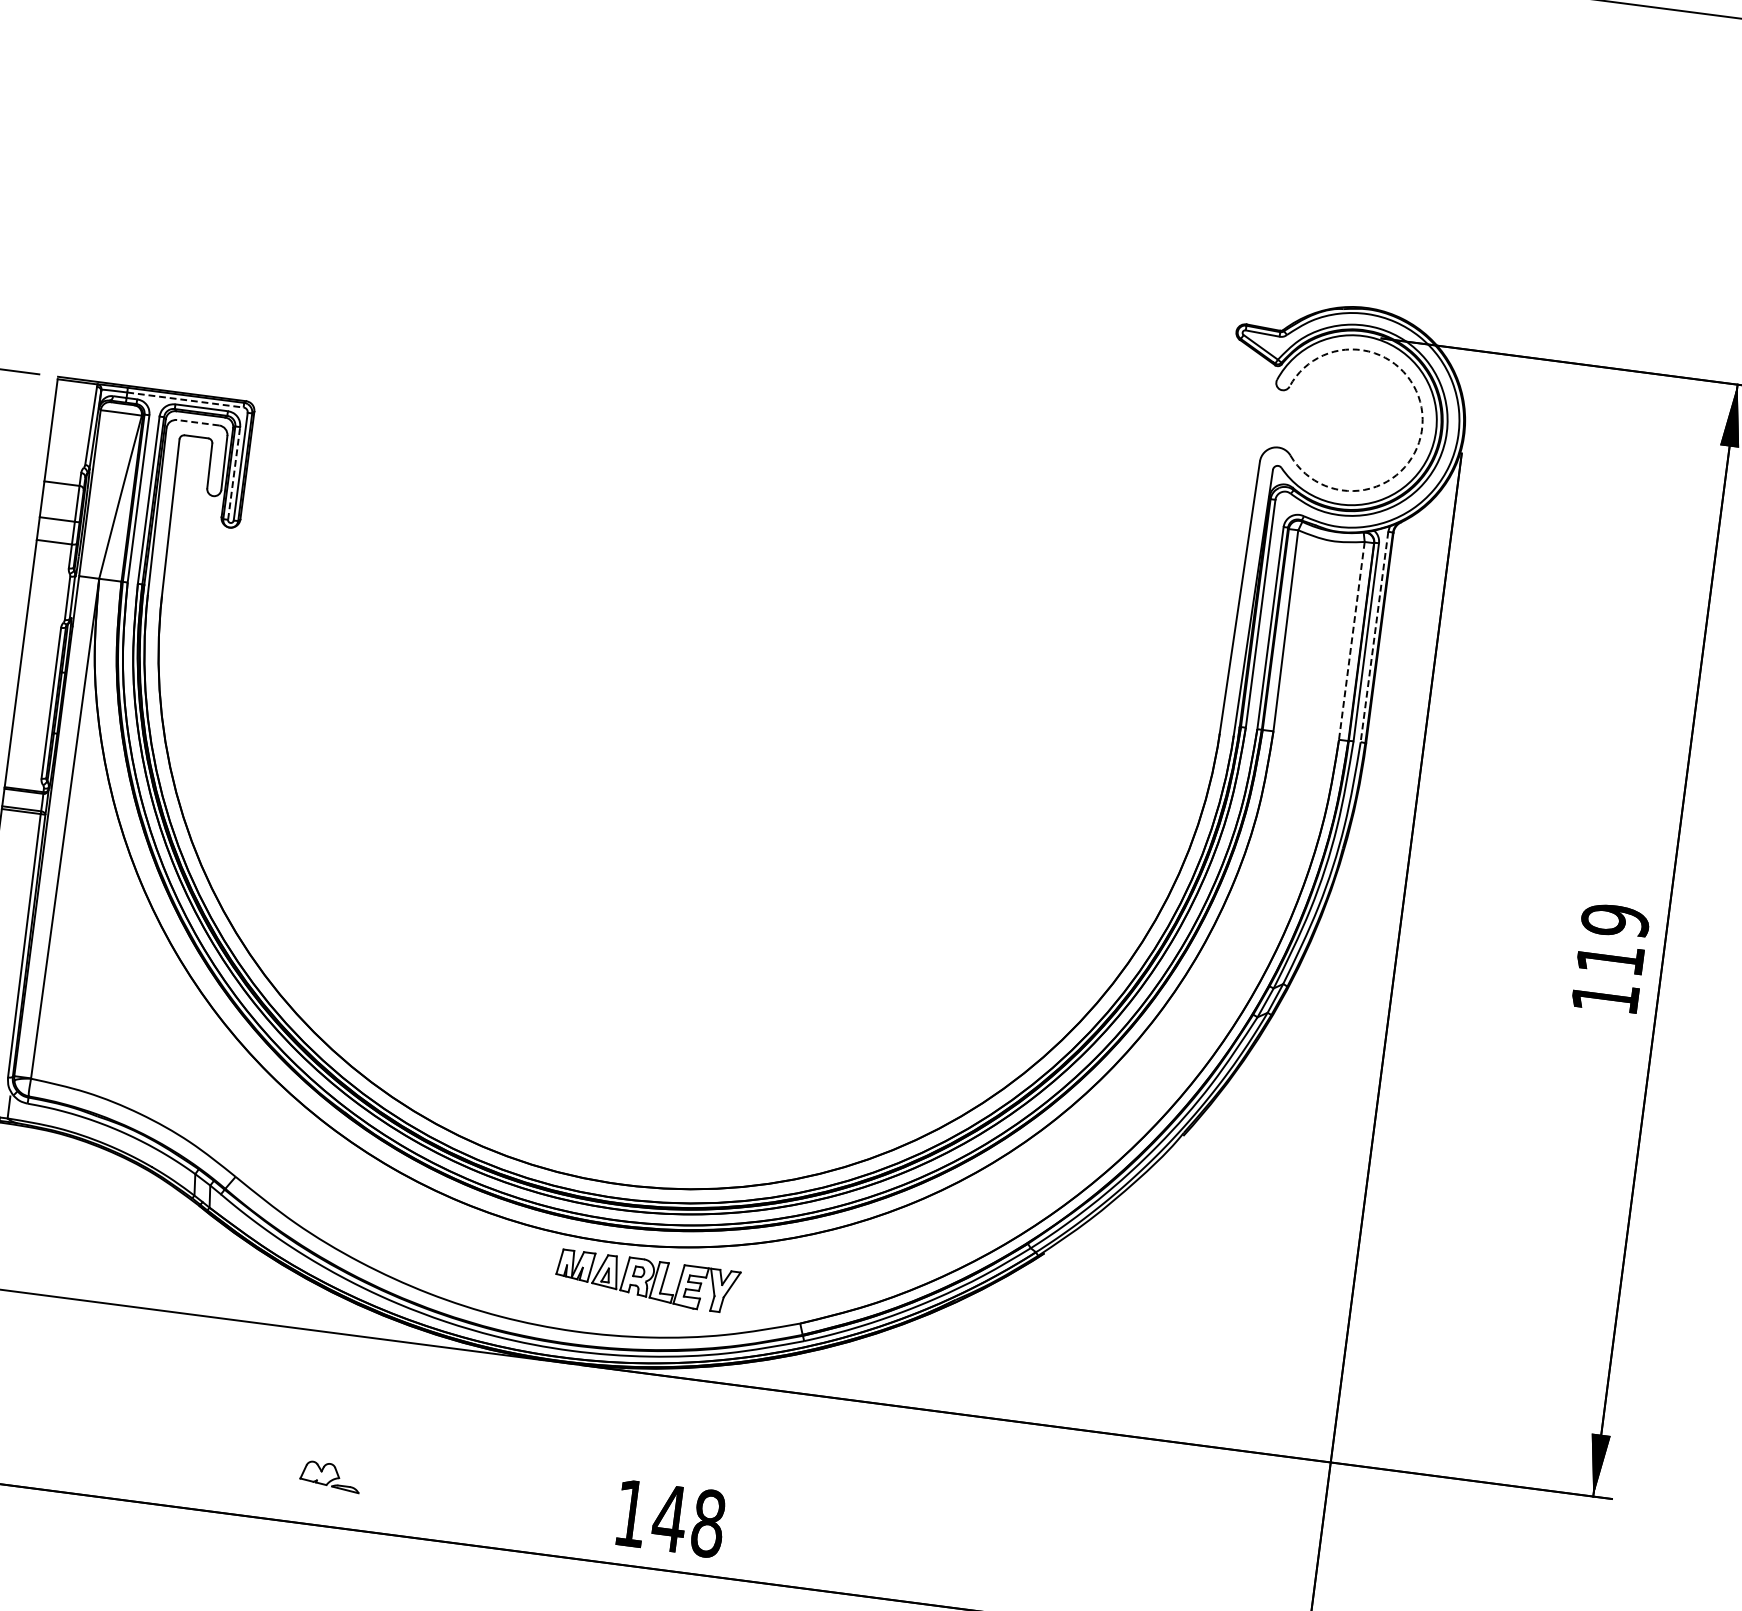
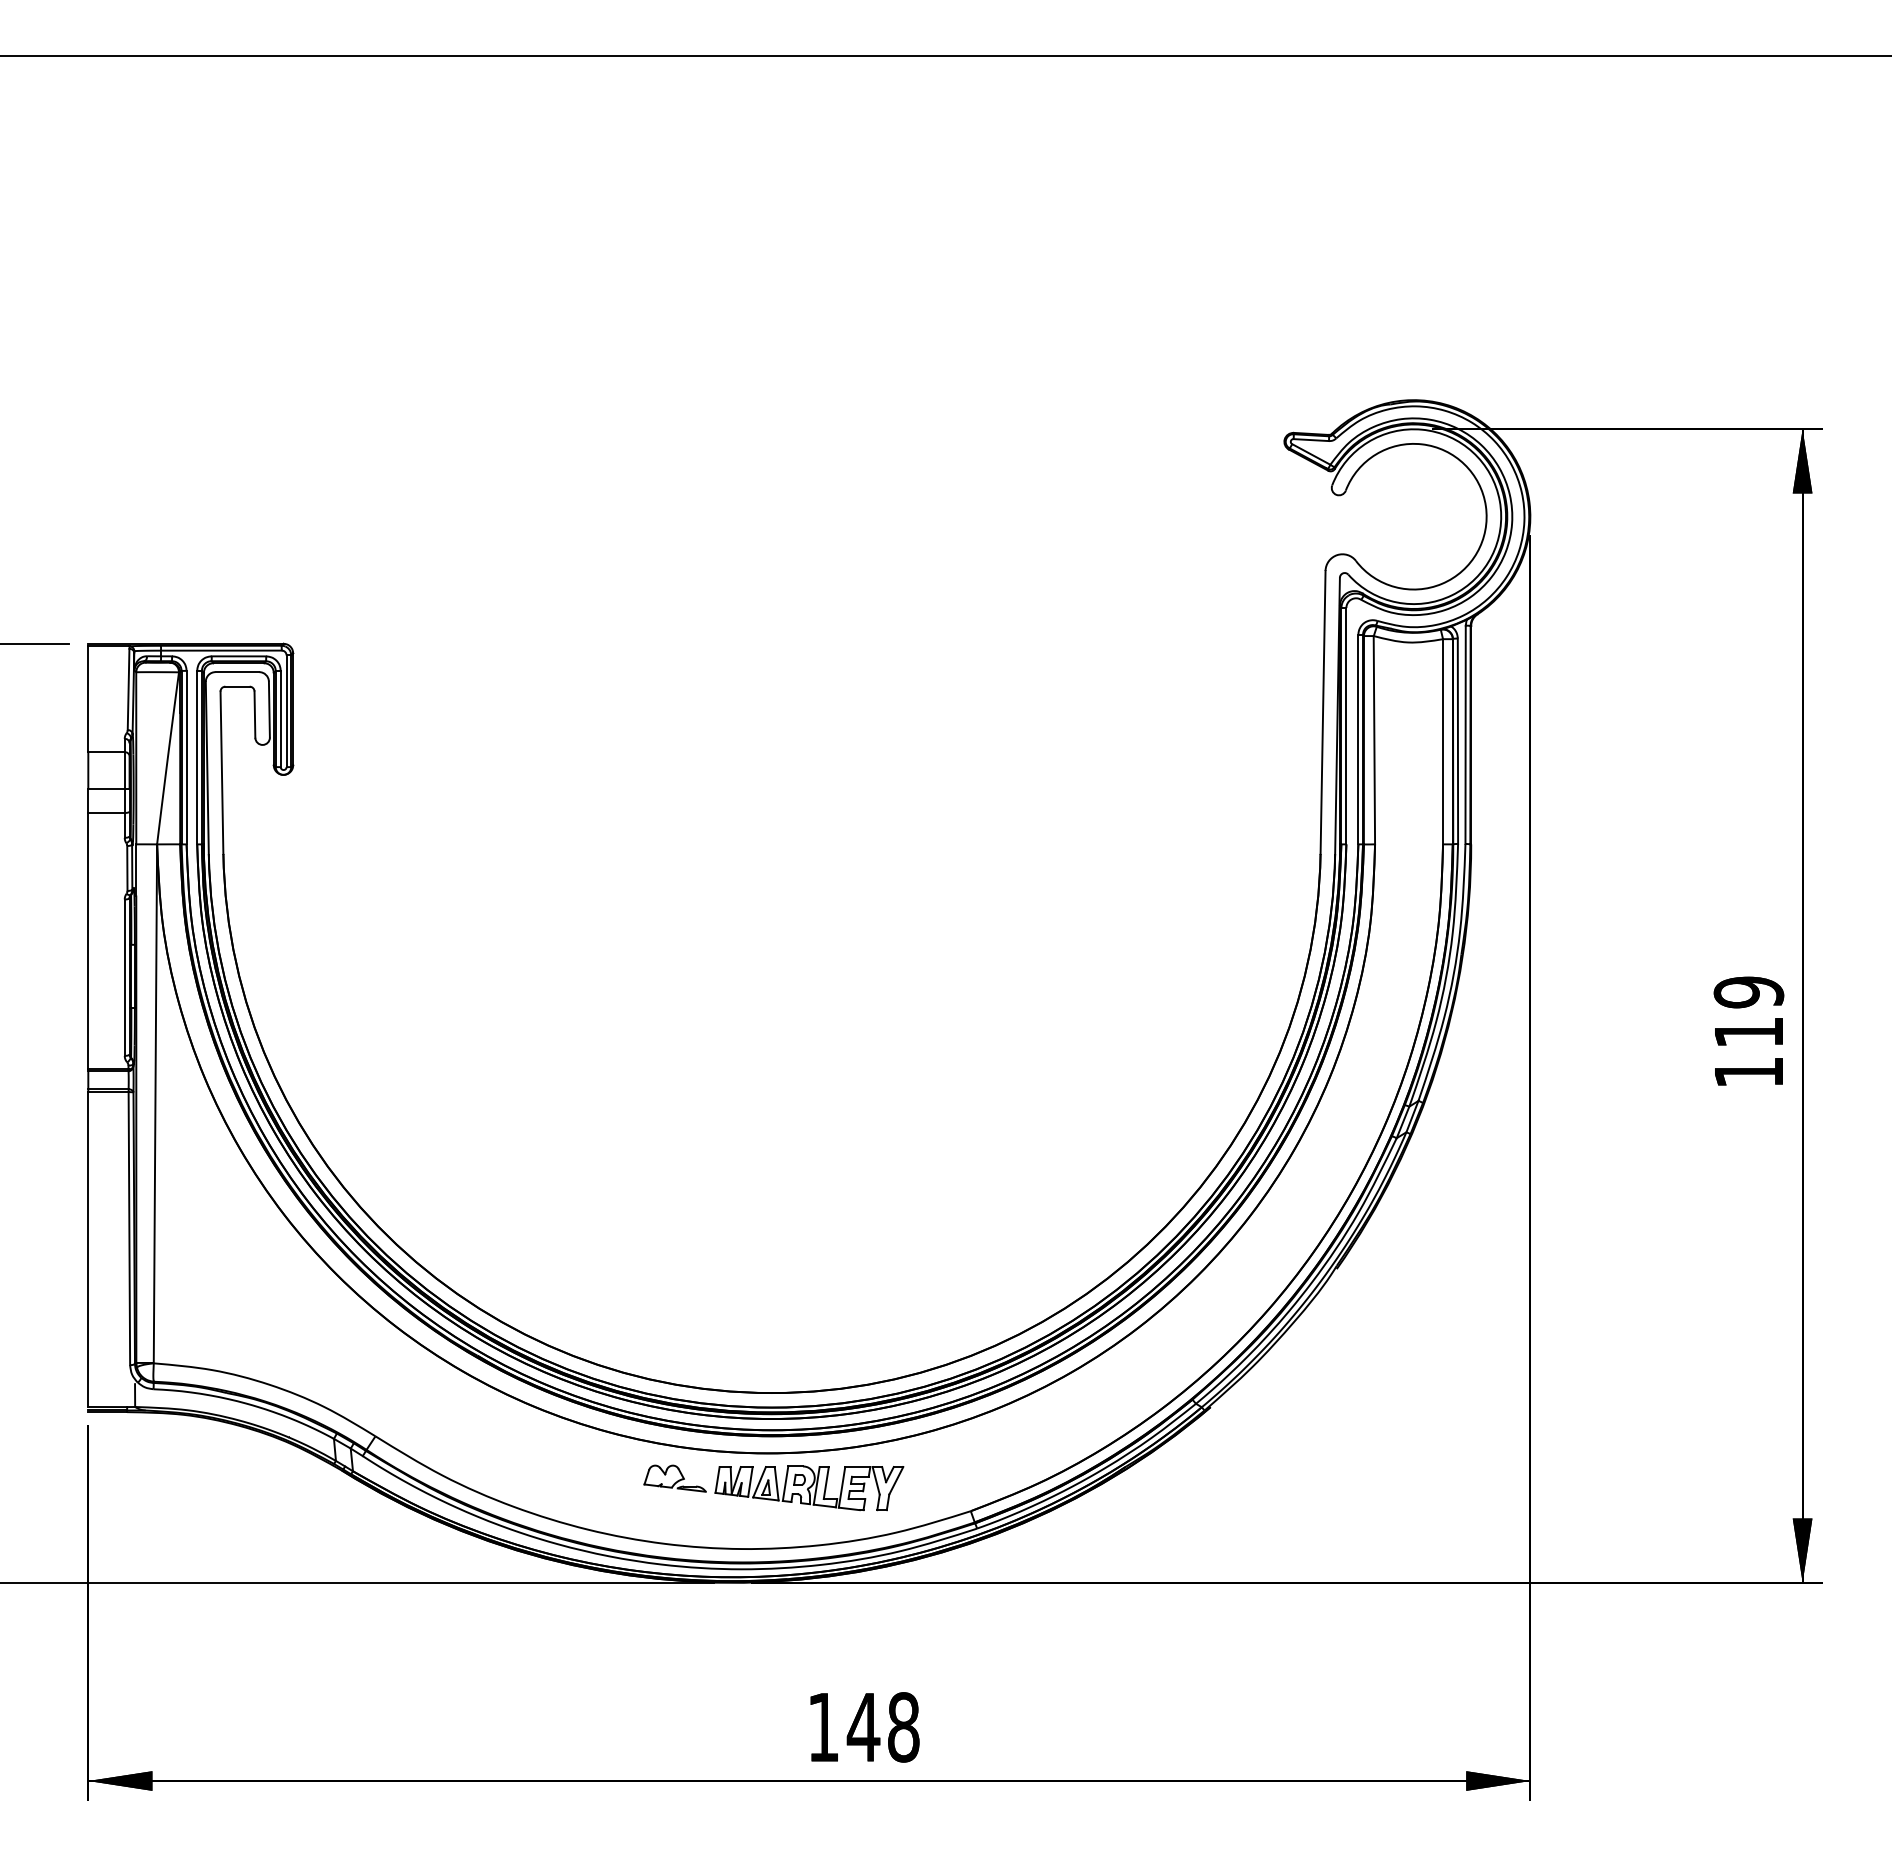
line: (185, 399) -> (221, 650), dashed -> solid
arc: (1422, 419) -> (1485, 506), dashed -> solid
line: (198, 423) -> (237, 672), dashed -> solid
line: (233, 472) -> (280, 718), dashed -> solid
line: (1374, 637) -> (1465, 735), dashed -> solid
line: (1352, 640) -> (1443, 741), dashed -> solid
part: (330, 1476) -> (674, 1478), moved

